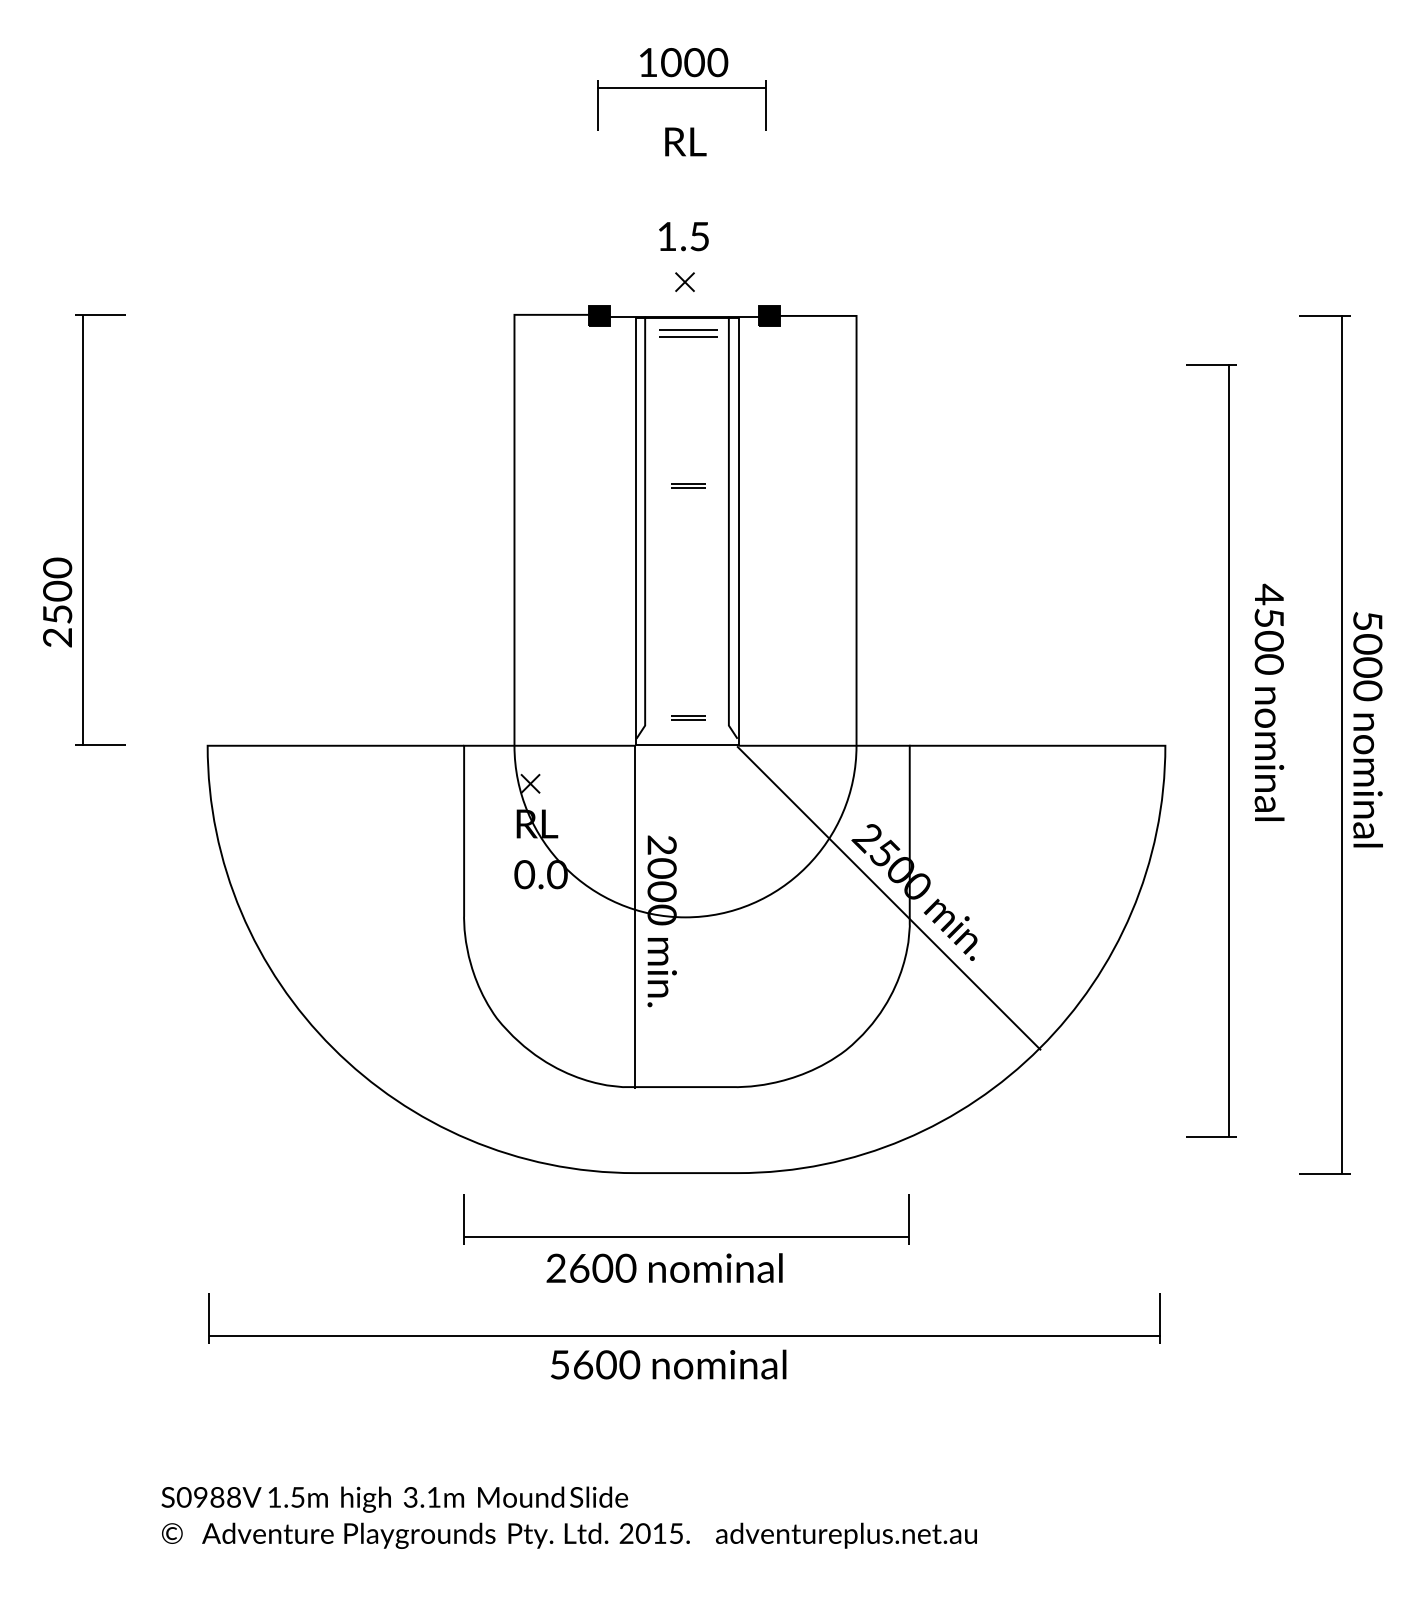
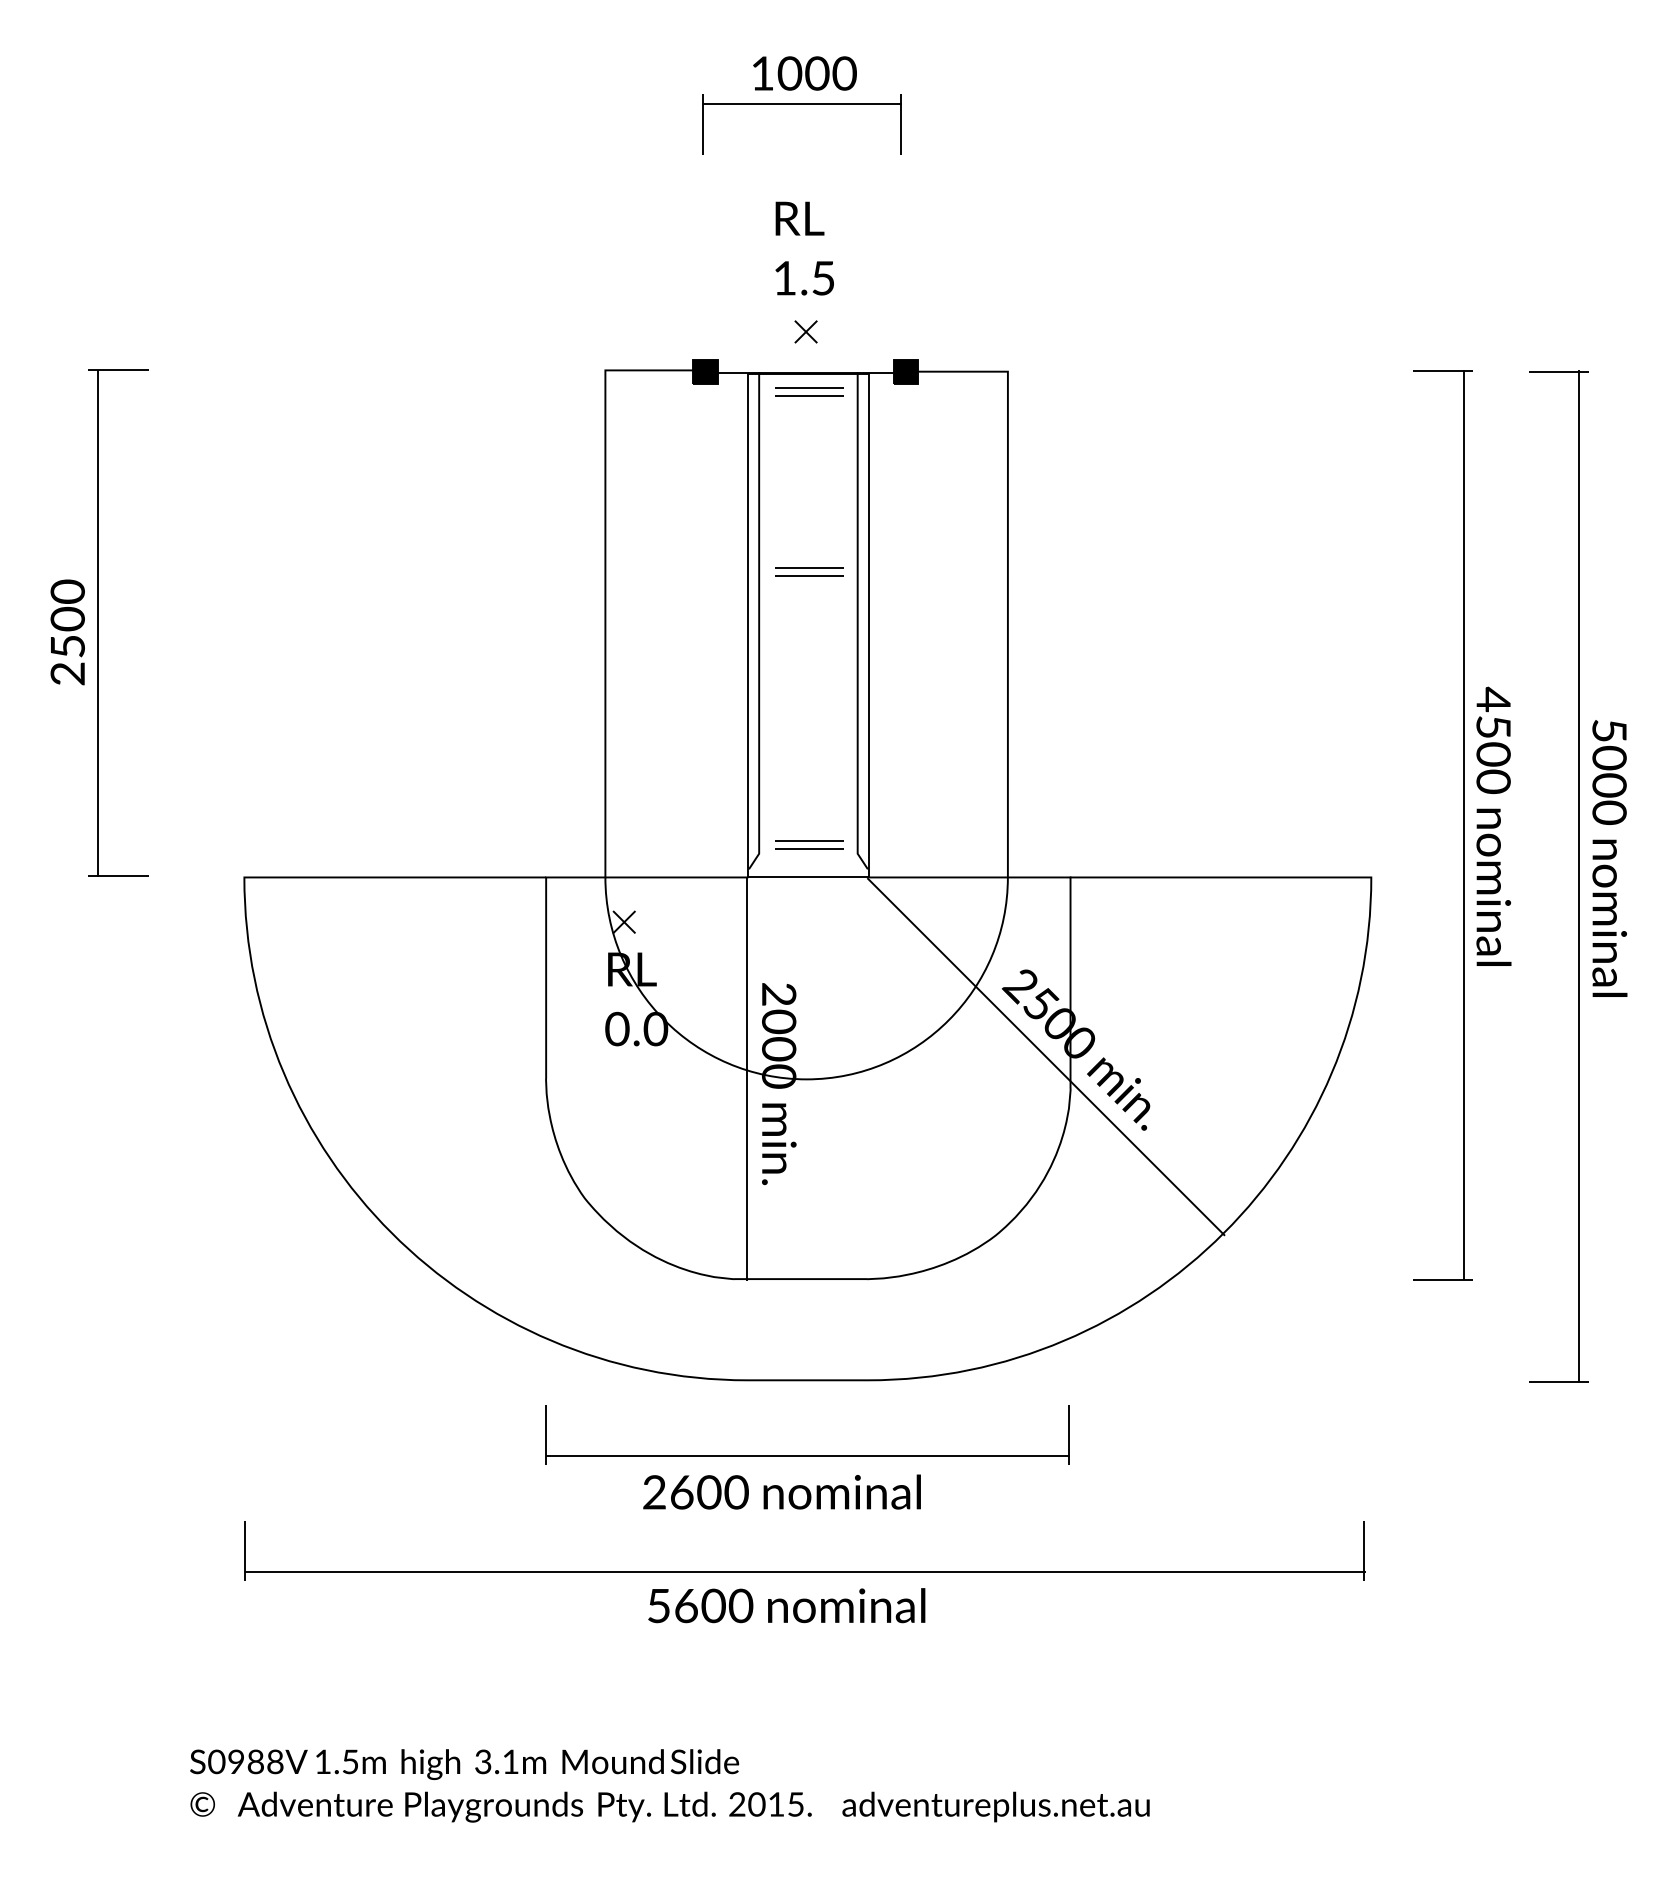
text: (685, 141) -> (799, 218), moved
part: (688, 486) -> (810, 572), size x1.67
text: (57, 602) -> (67, 632), moved
part: (688, 718) -> (810, 845), size x1.67
part: (1228, 750) -> (1463, 825), moved

